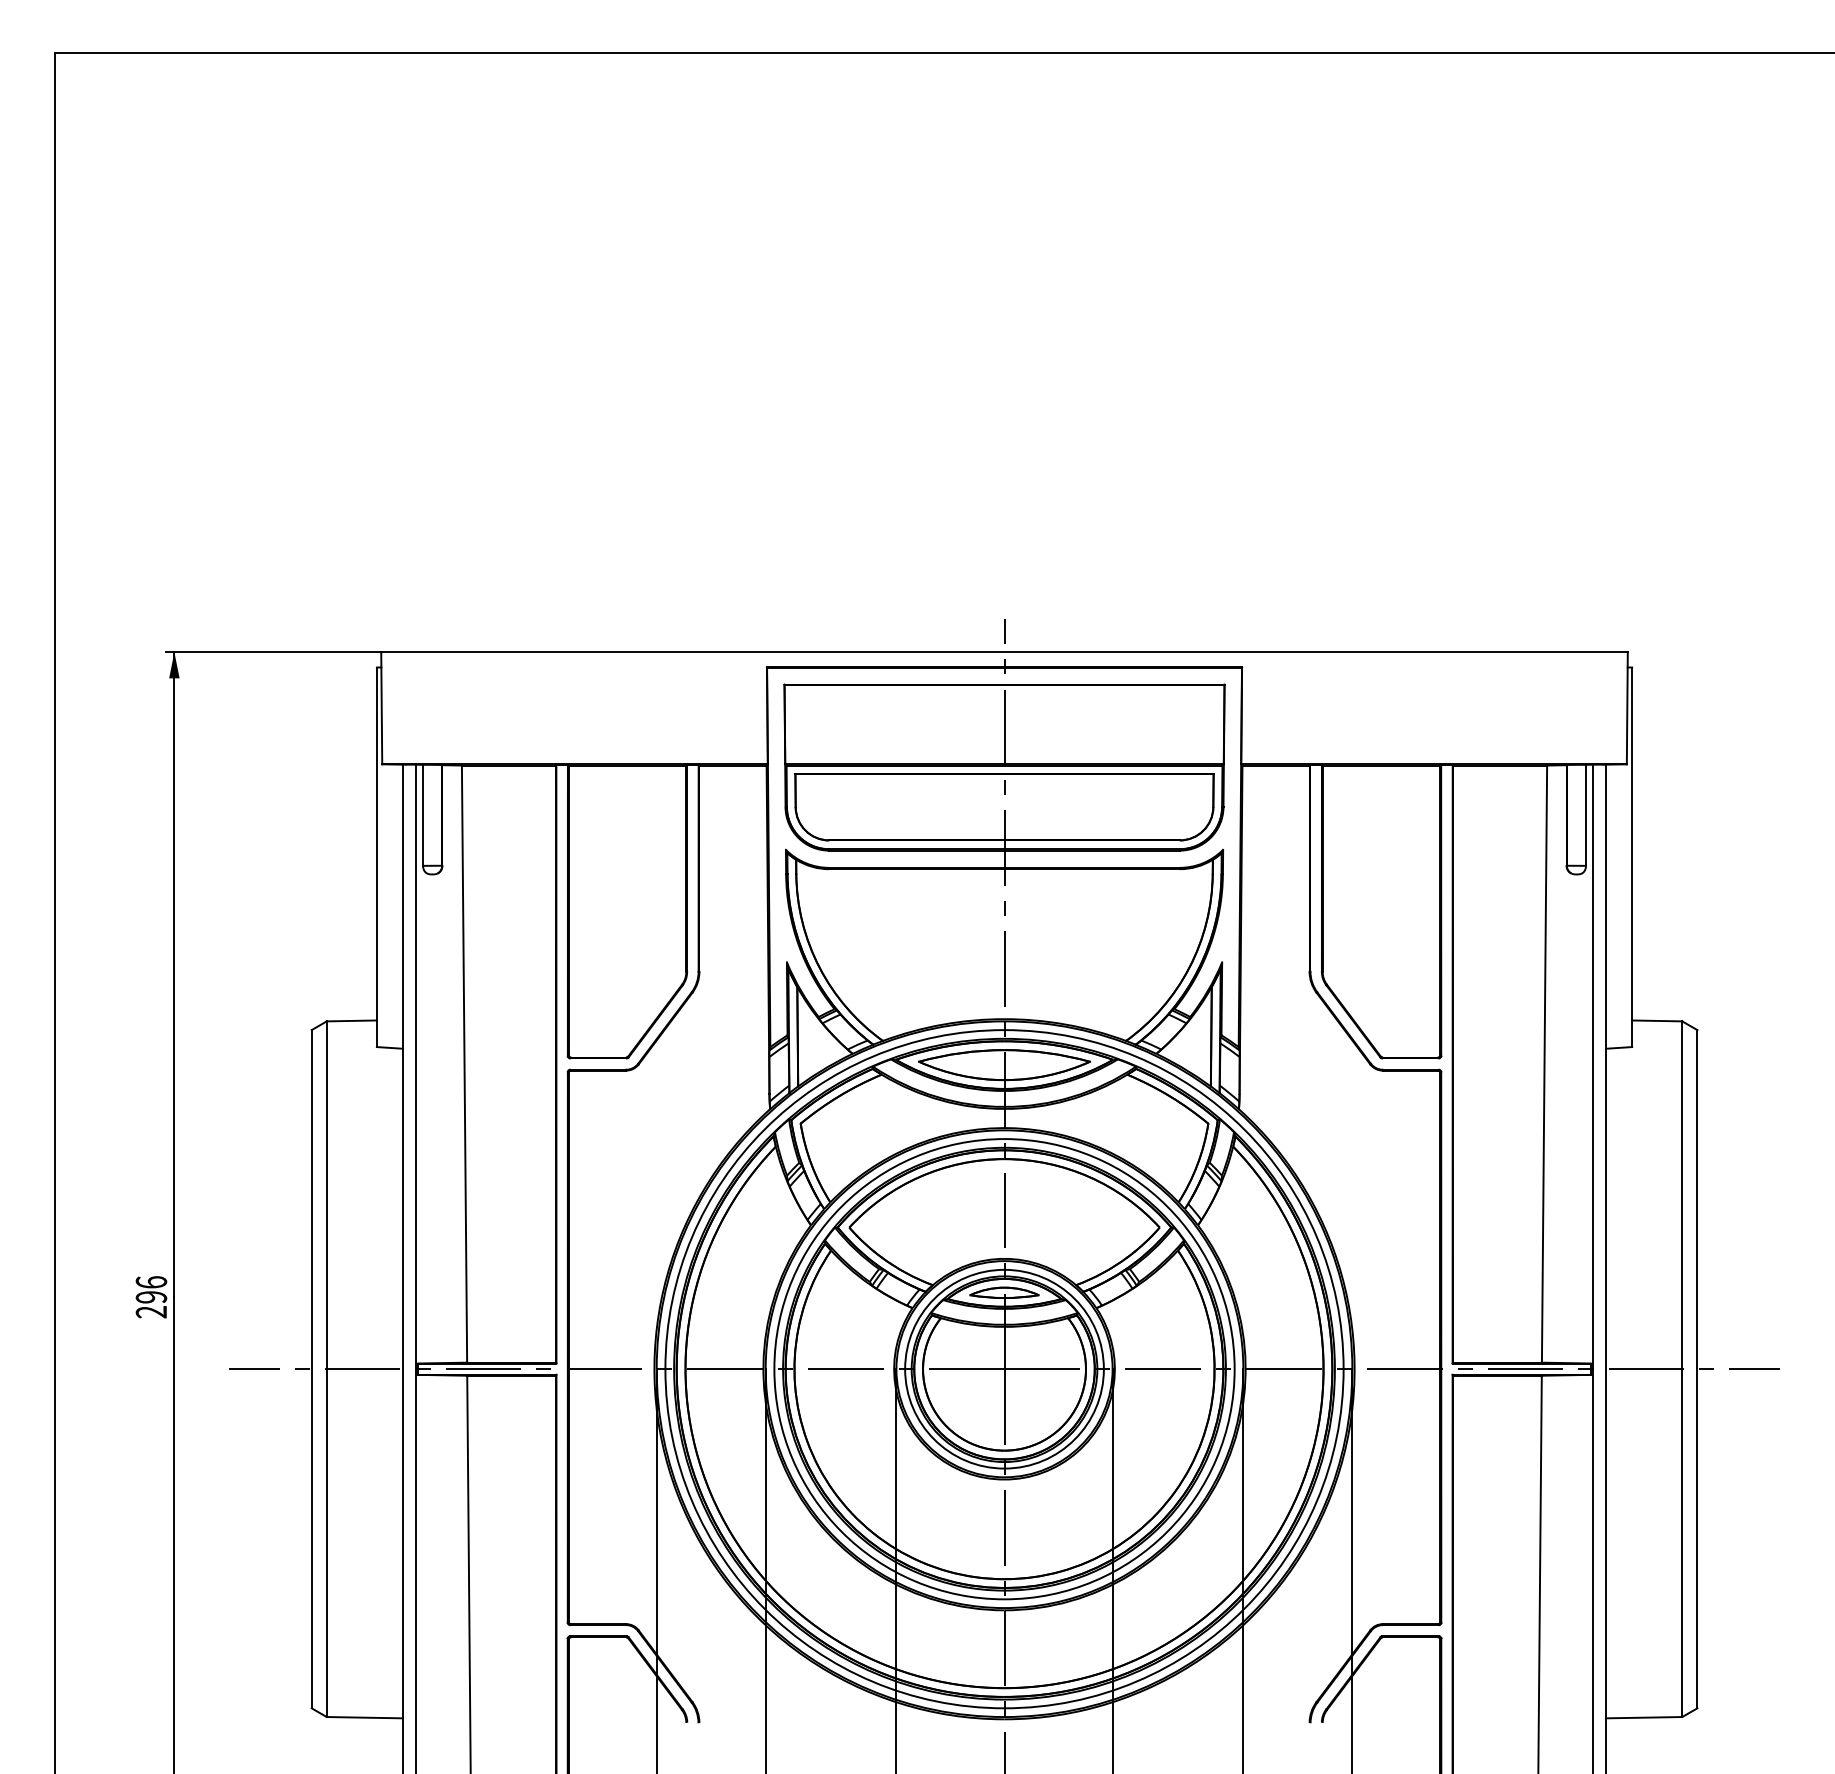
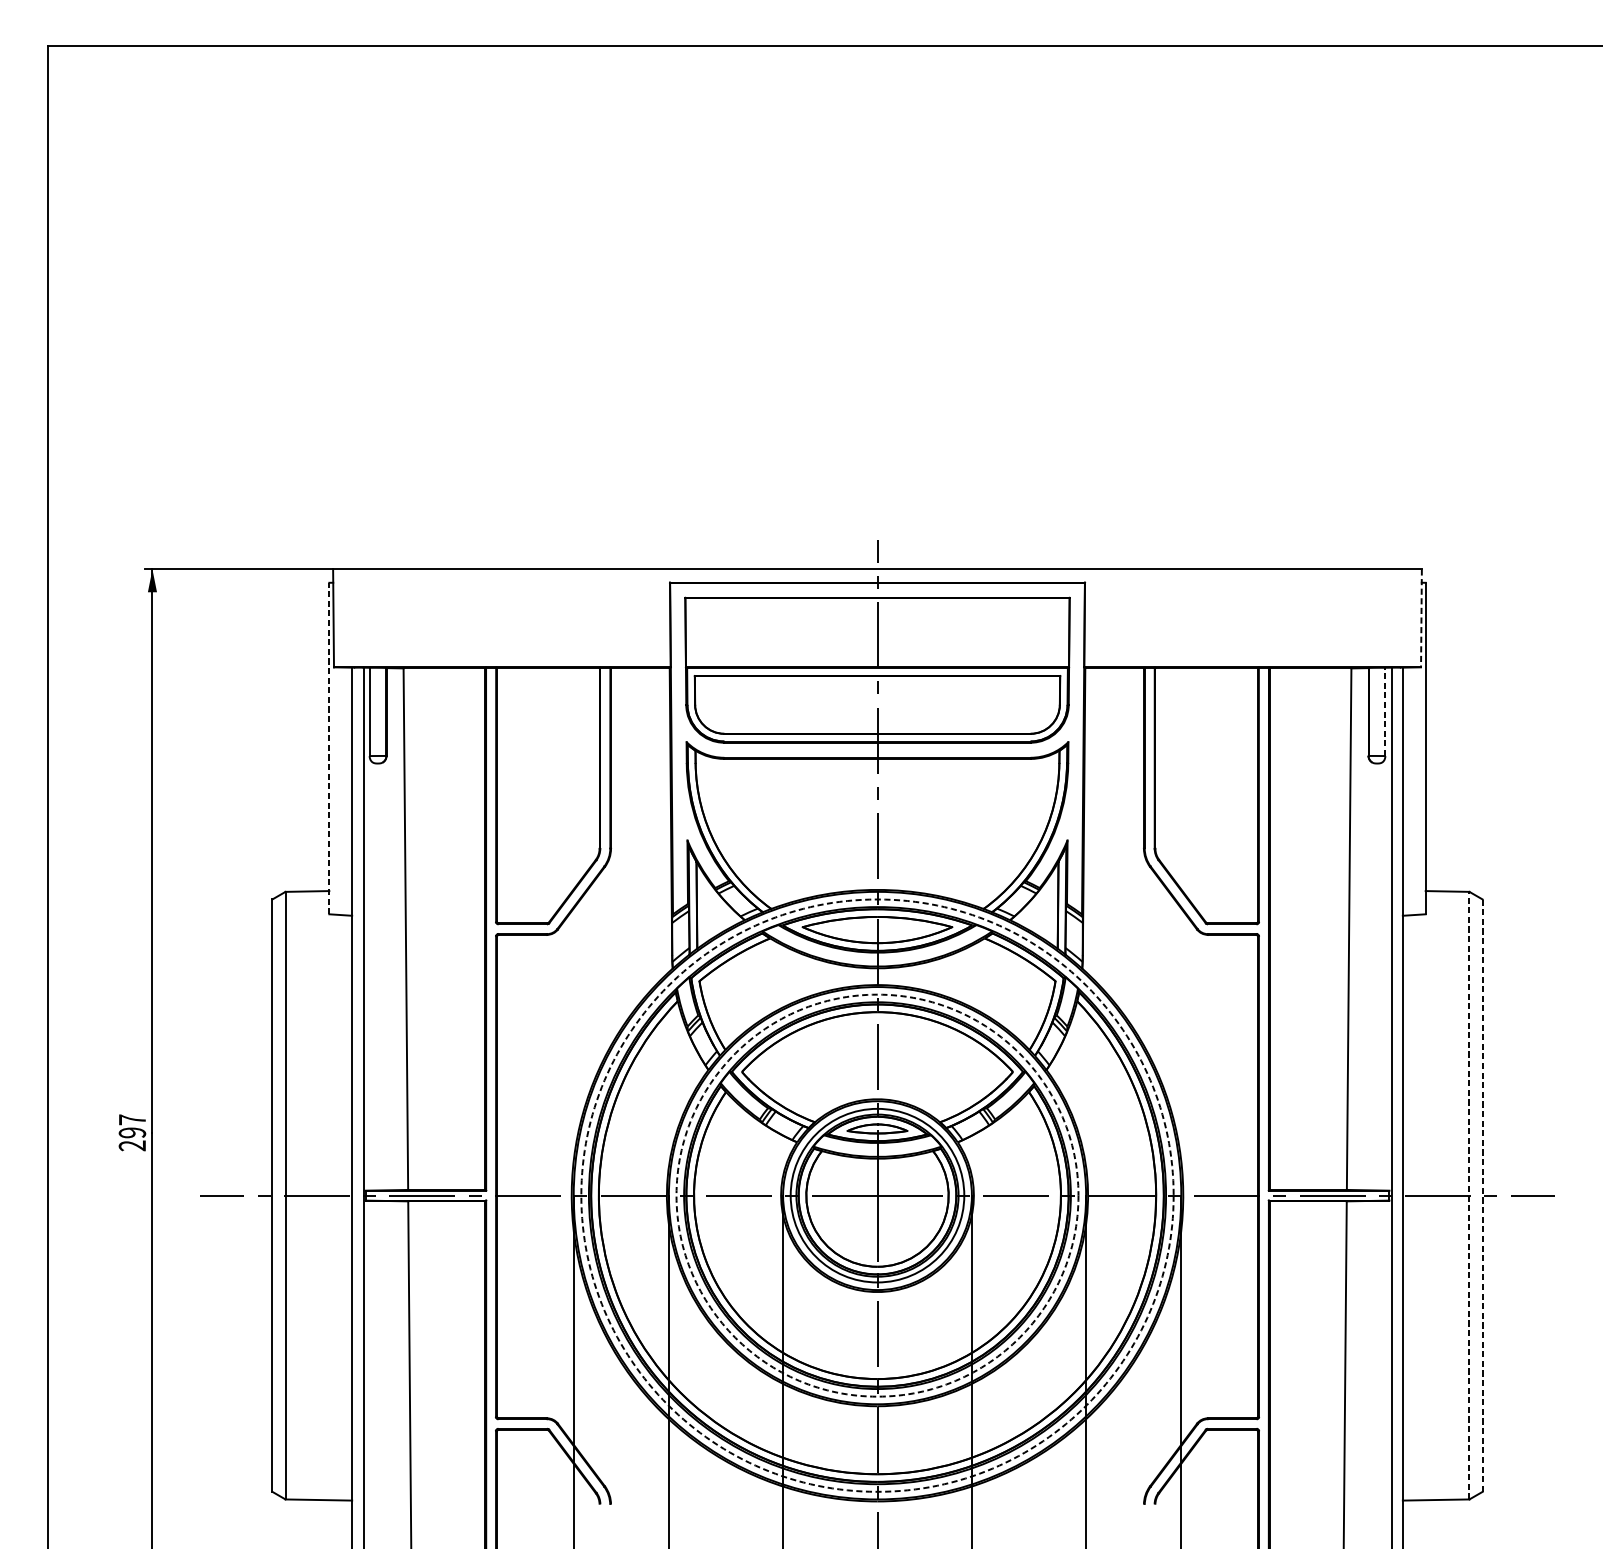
line: (1627, 708) -> (1421, 618), solid -> dashed
line: (1586, 815) -> (1385, 712), solid -> dashed
line: (376, 857) -> (328, 748), solid -> dashed
text: (151, 1282) -> (132, 1119), 296 -> 297
line: (1697, 1368) -> (1482, 1195), solid -> dashed
circle: (1004, 1369) -> (877, 1195), solid -> dashed
circle: (1004, 1369) -> (877, 1195), solid -> dashed
line: (1682, 1369) -> (1469, 1195), solid -> dashed

